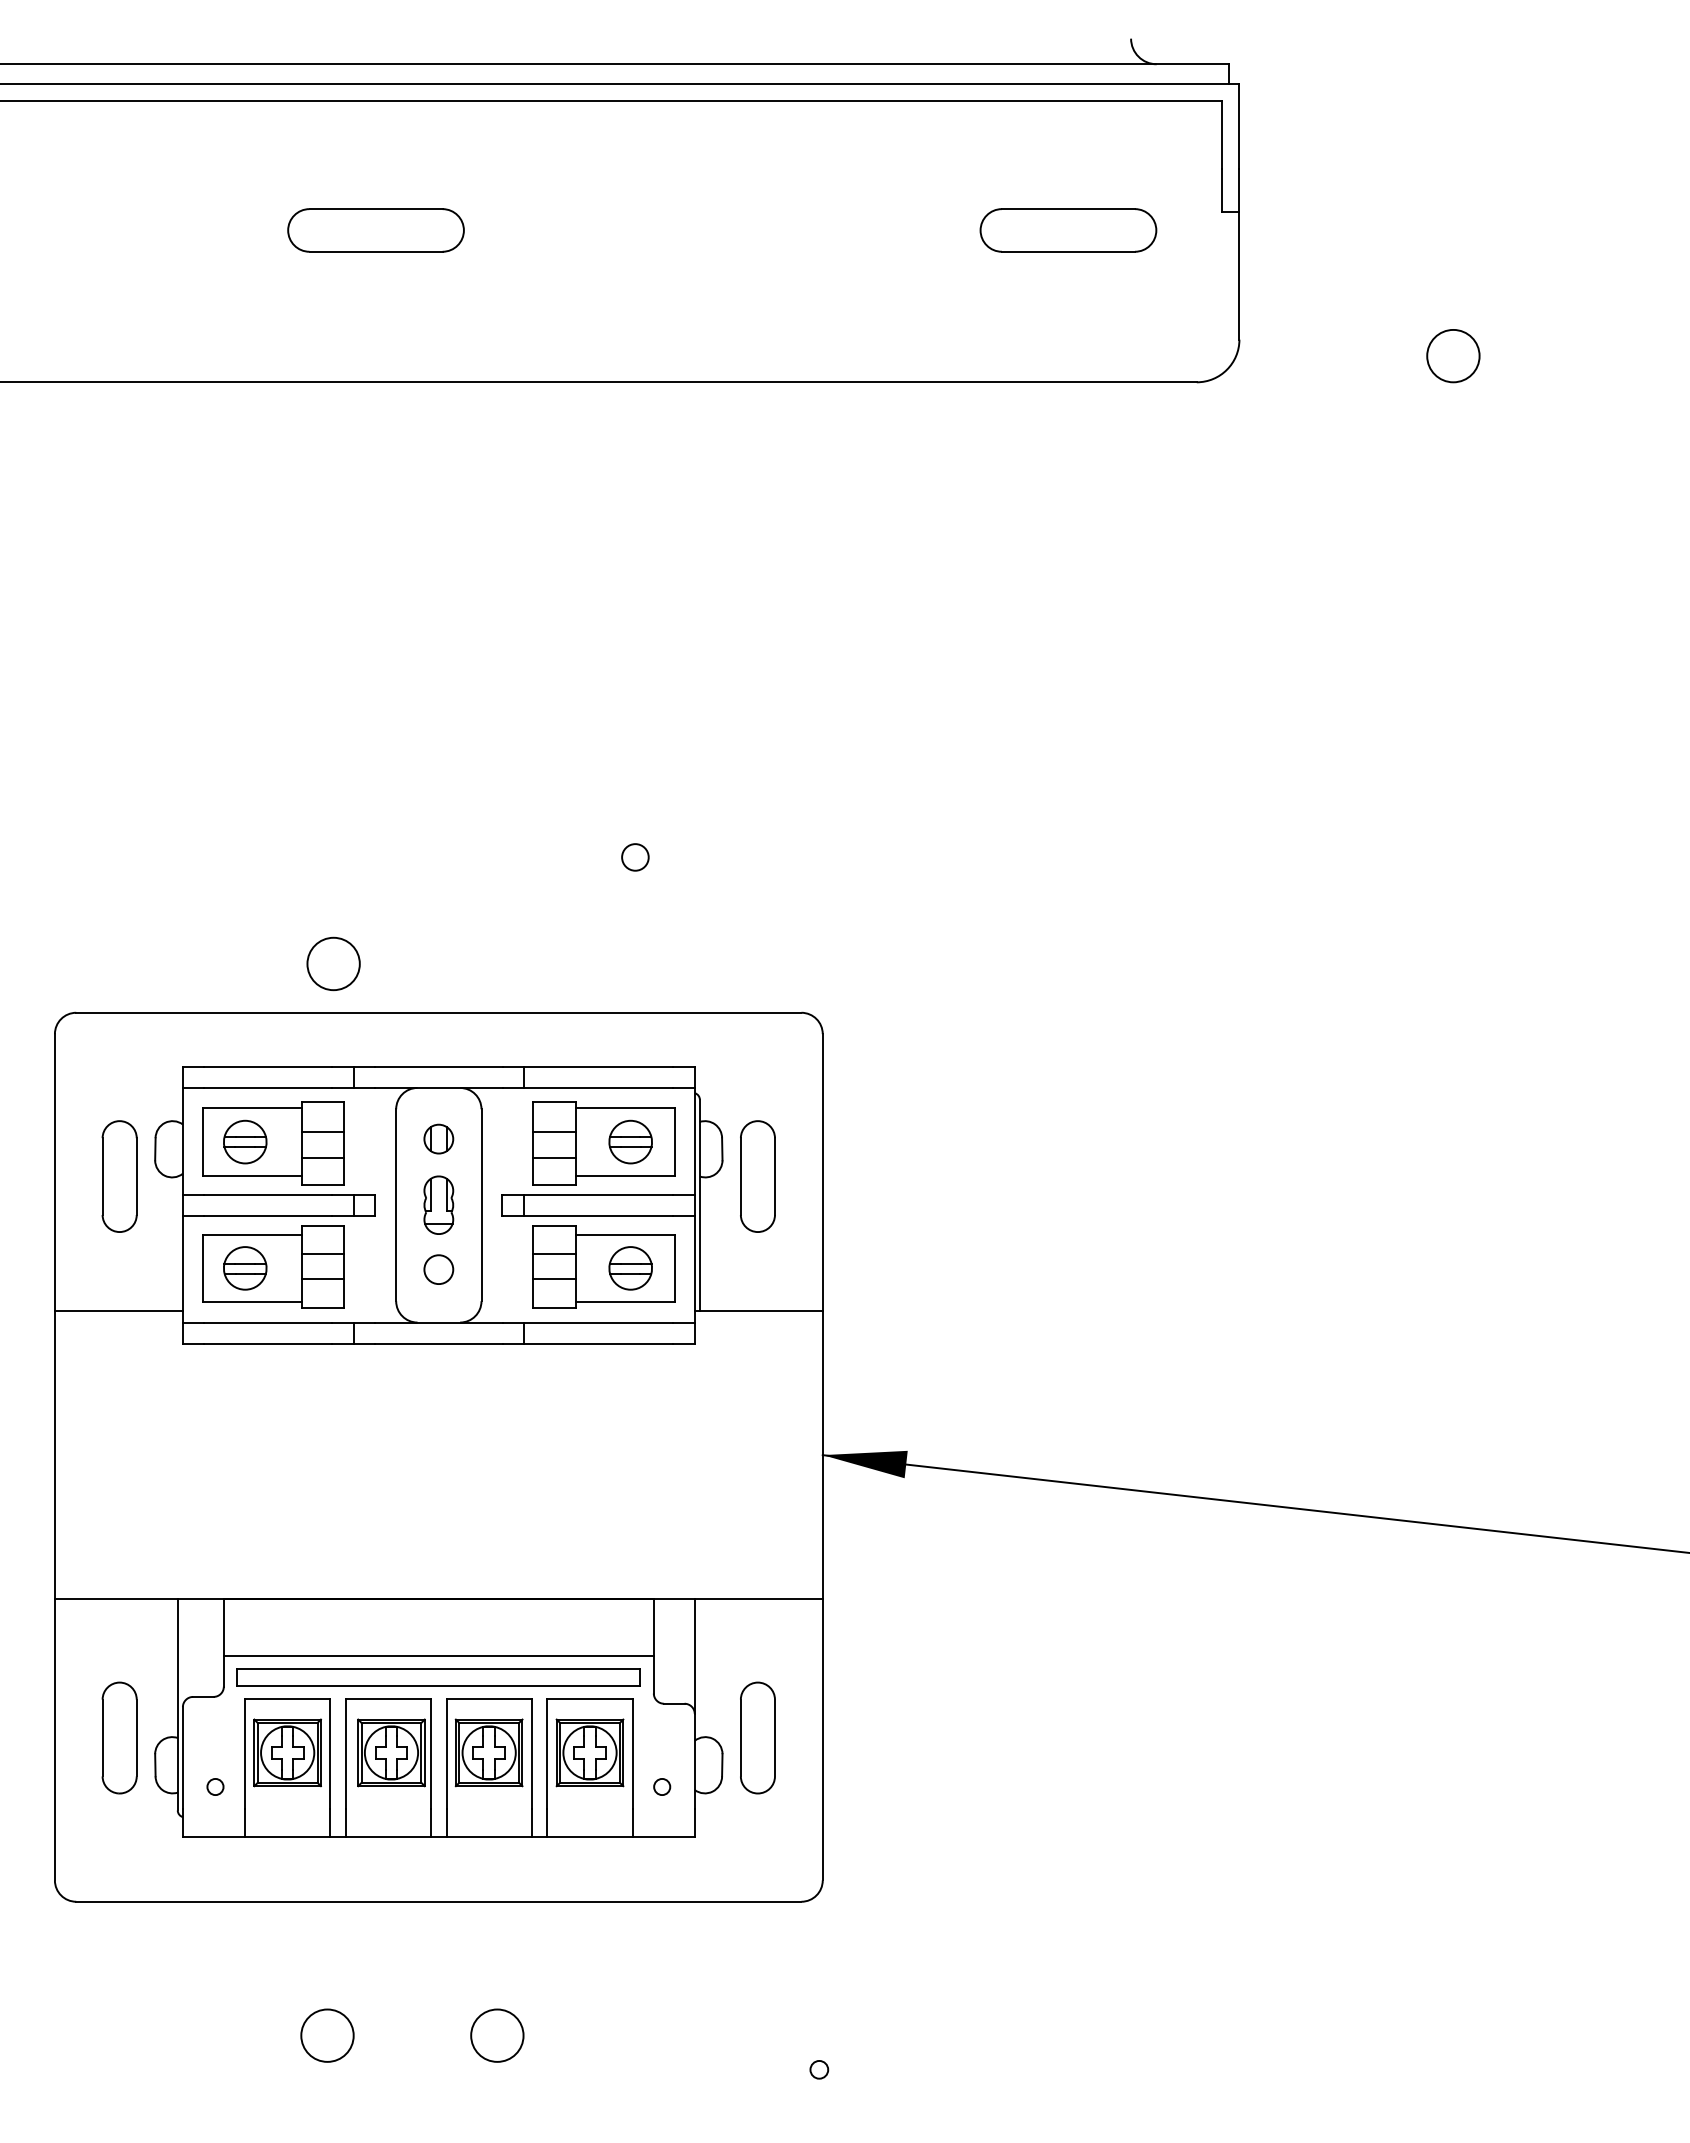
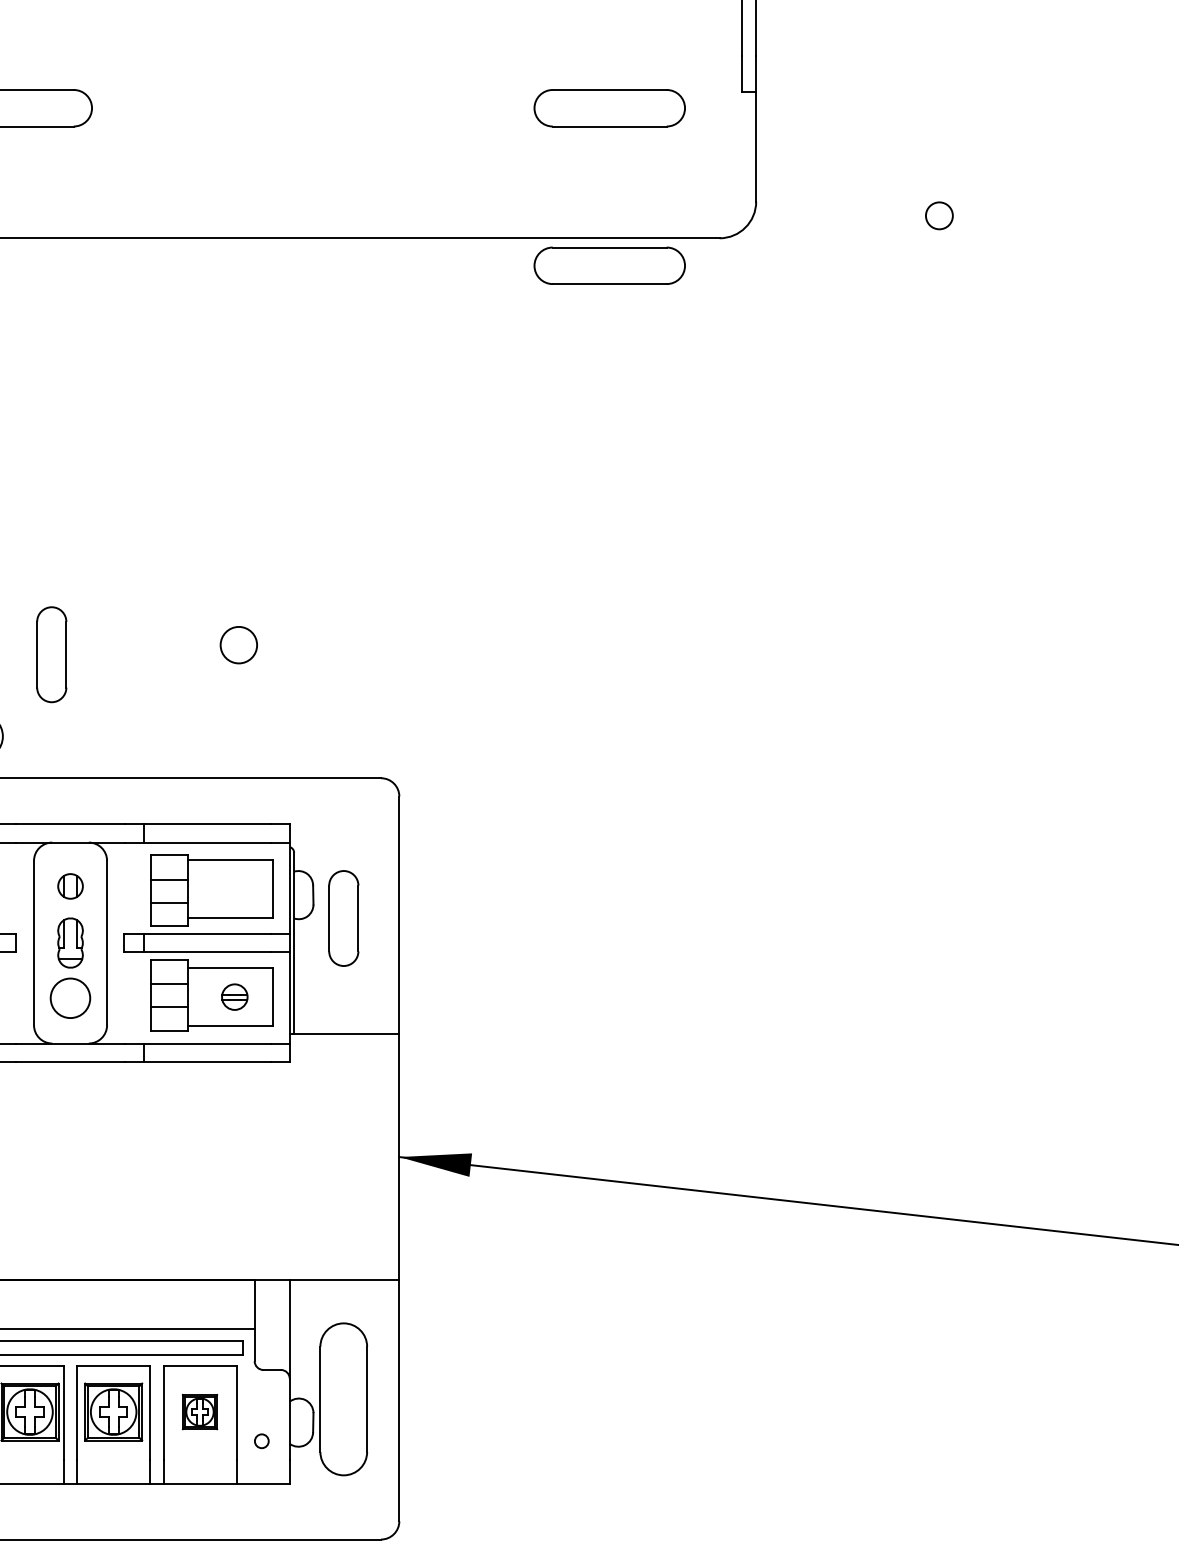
circle: (1453, 355) -> (939, 215), size x0.6
part: (1068, 414) -> (609, 265), added
circle: (635, 857) -> (238, 645), size x1.6
part: (416, 868) -> (51, 654), added
part: (630, 1141) -> (234, 888), removed
part: (630, 1268) -> (234, 997), size x0.7
circle: (438, 1269) -> (70, 998), size x1.6
part: (757, 1737) -> (343, 1398), size x1.6
part: (589, 1752) -> (199, 1411), size x0.6

